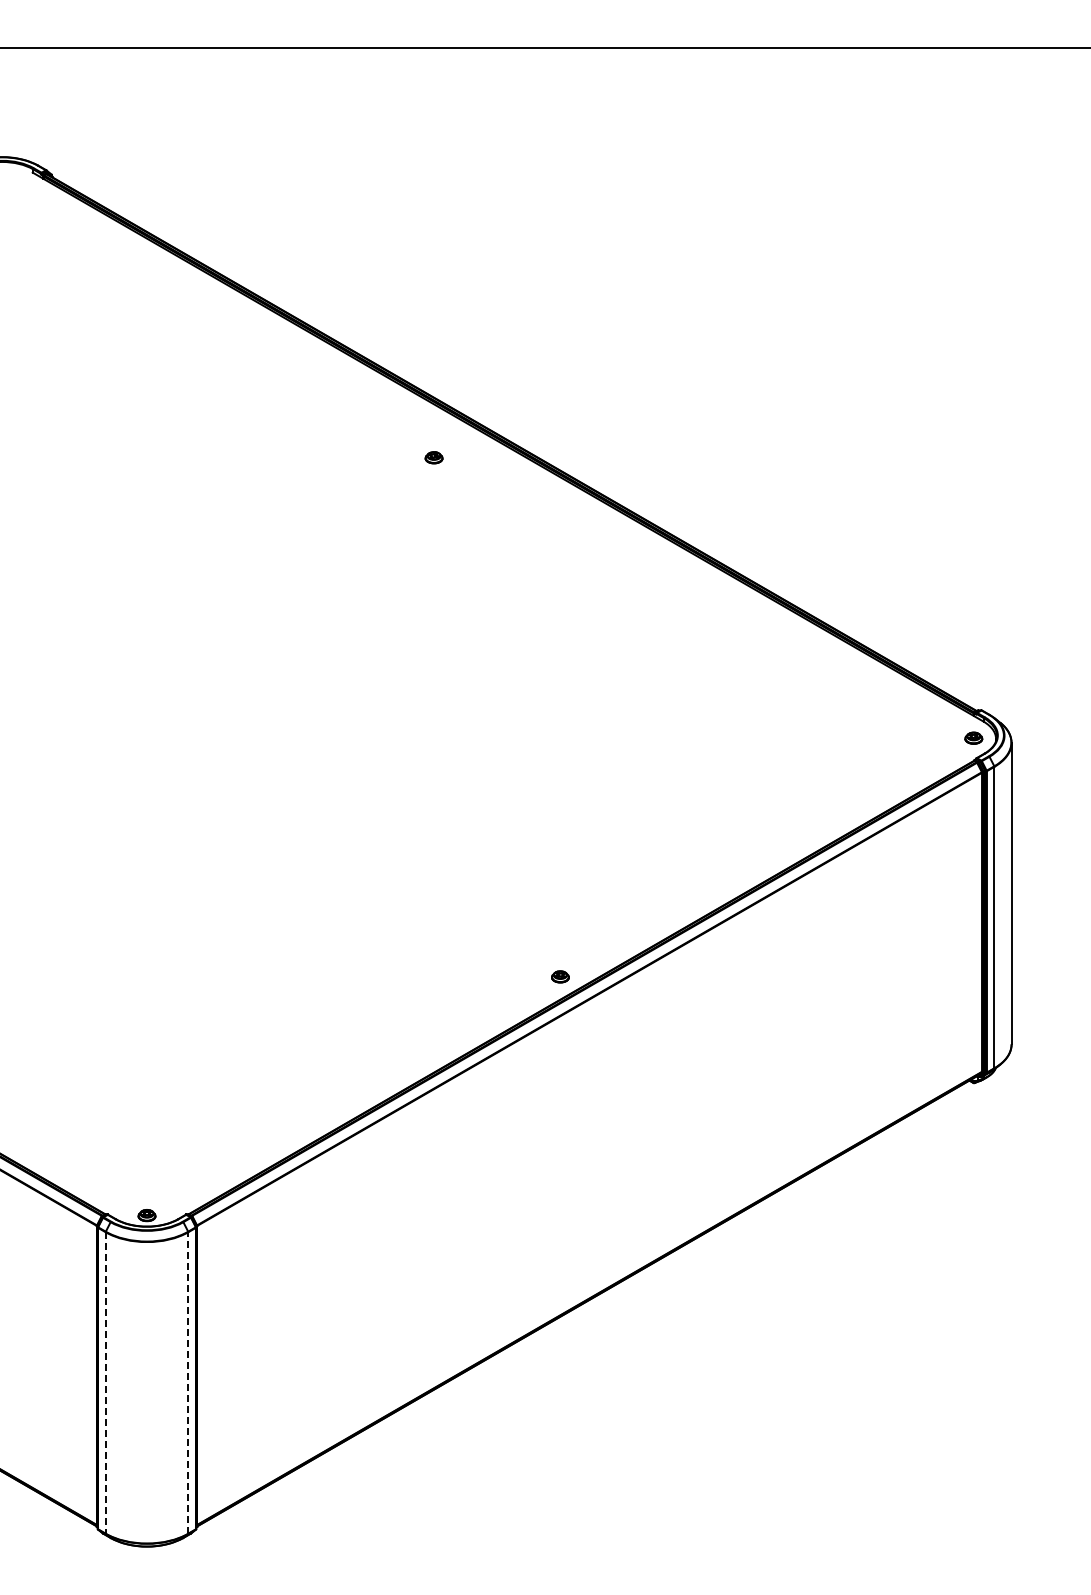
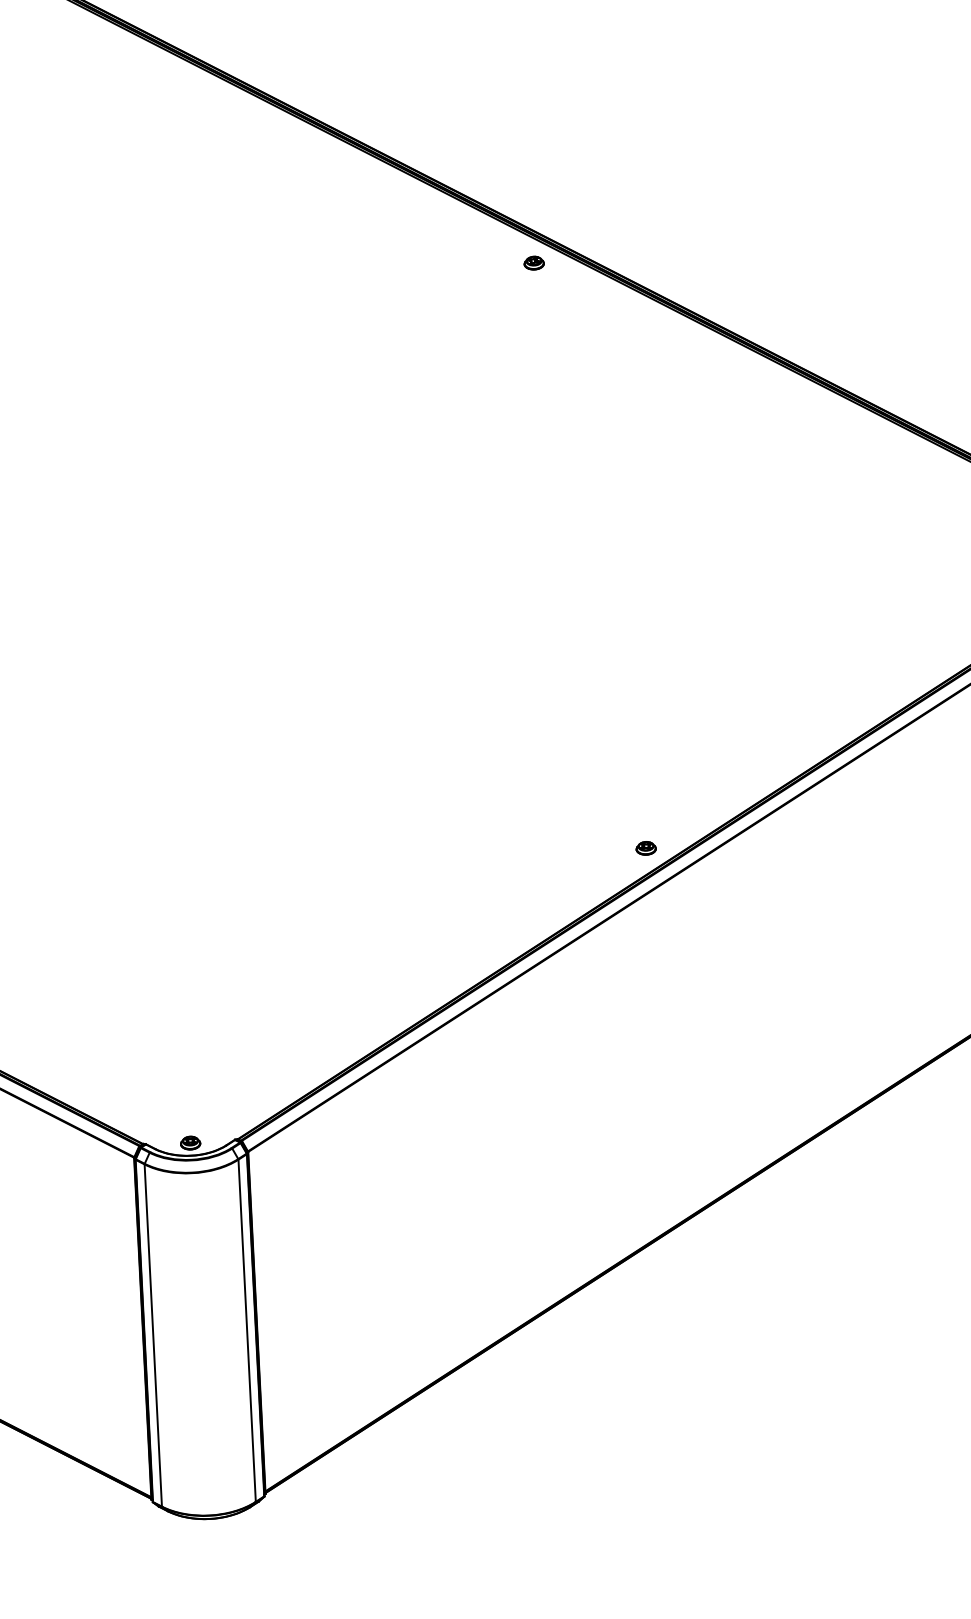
part: (433, 457) -> (533, 262), moved
line: (105, 1382) -> (153, 1335), dashed -> solid
line: (188, 1382) -> (247, 1330), dashed -> solid

